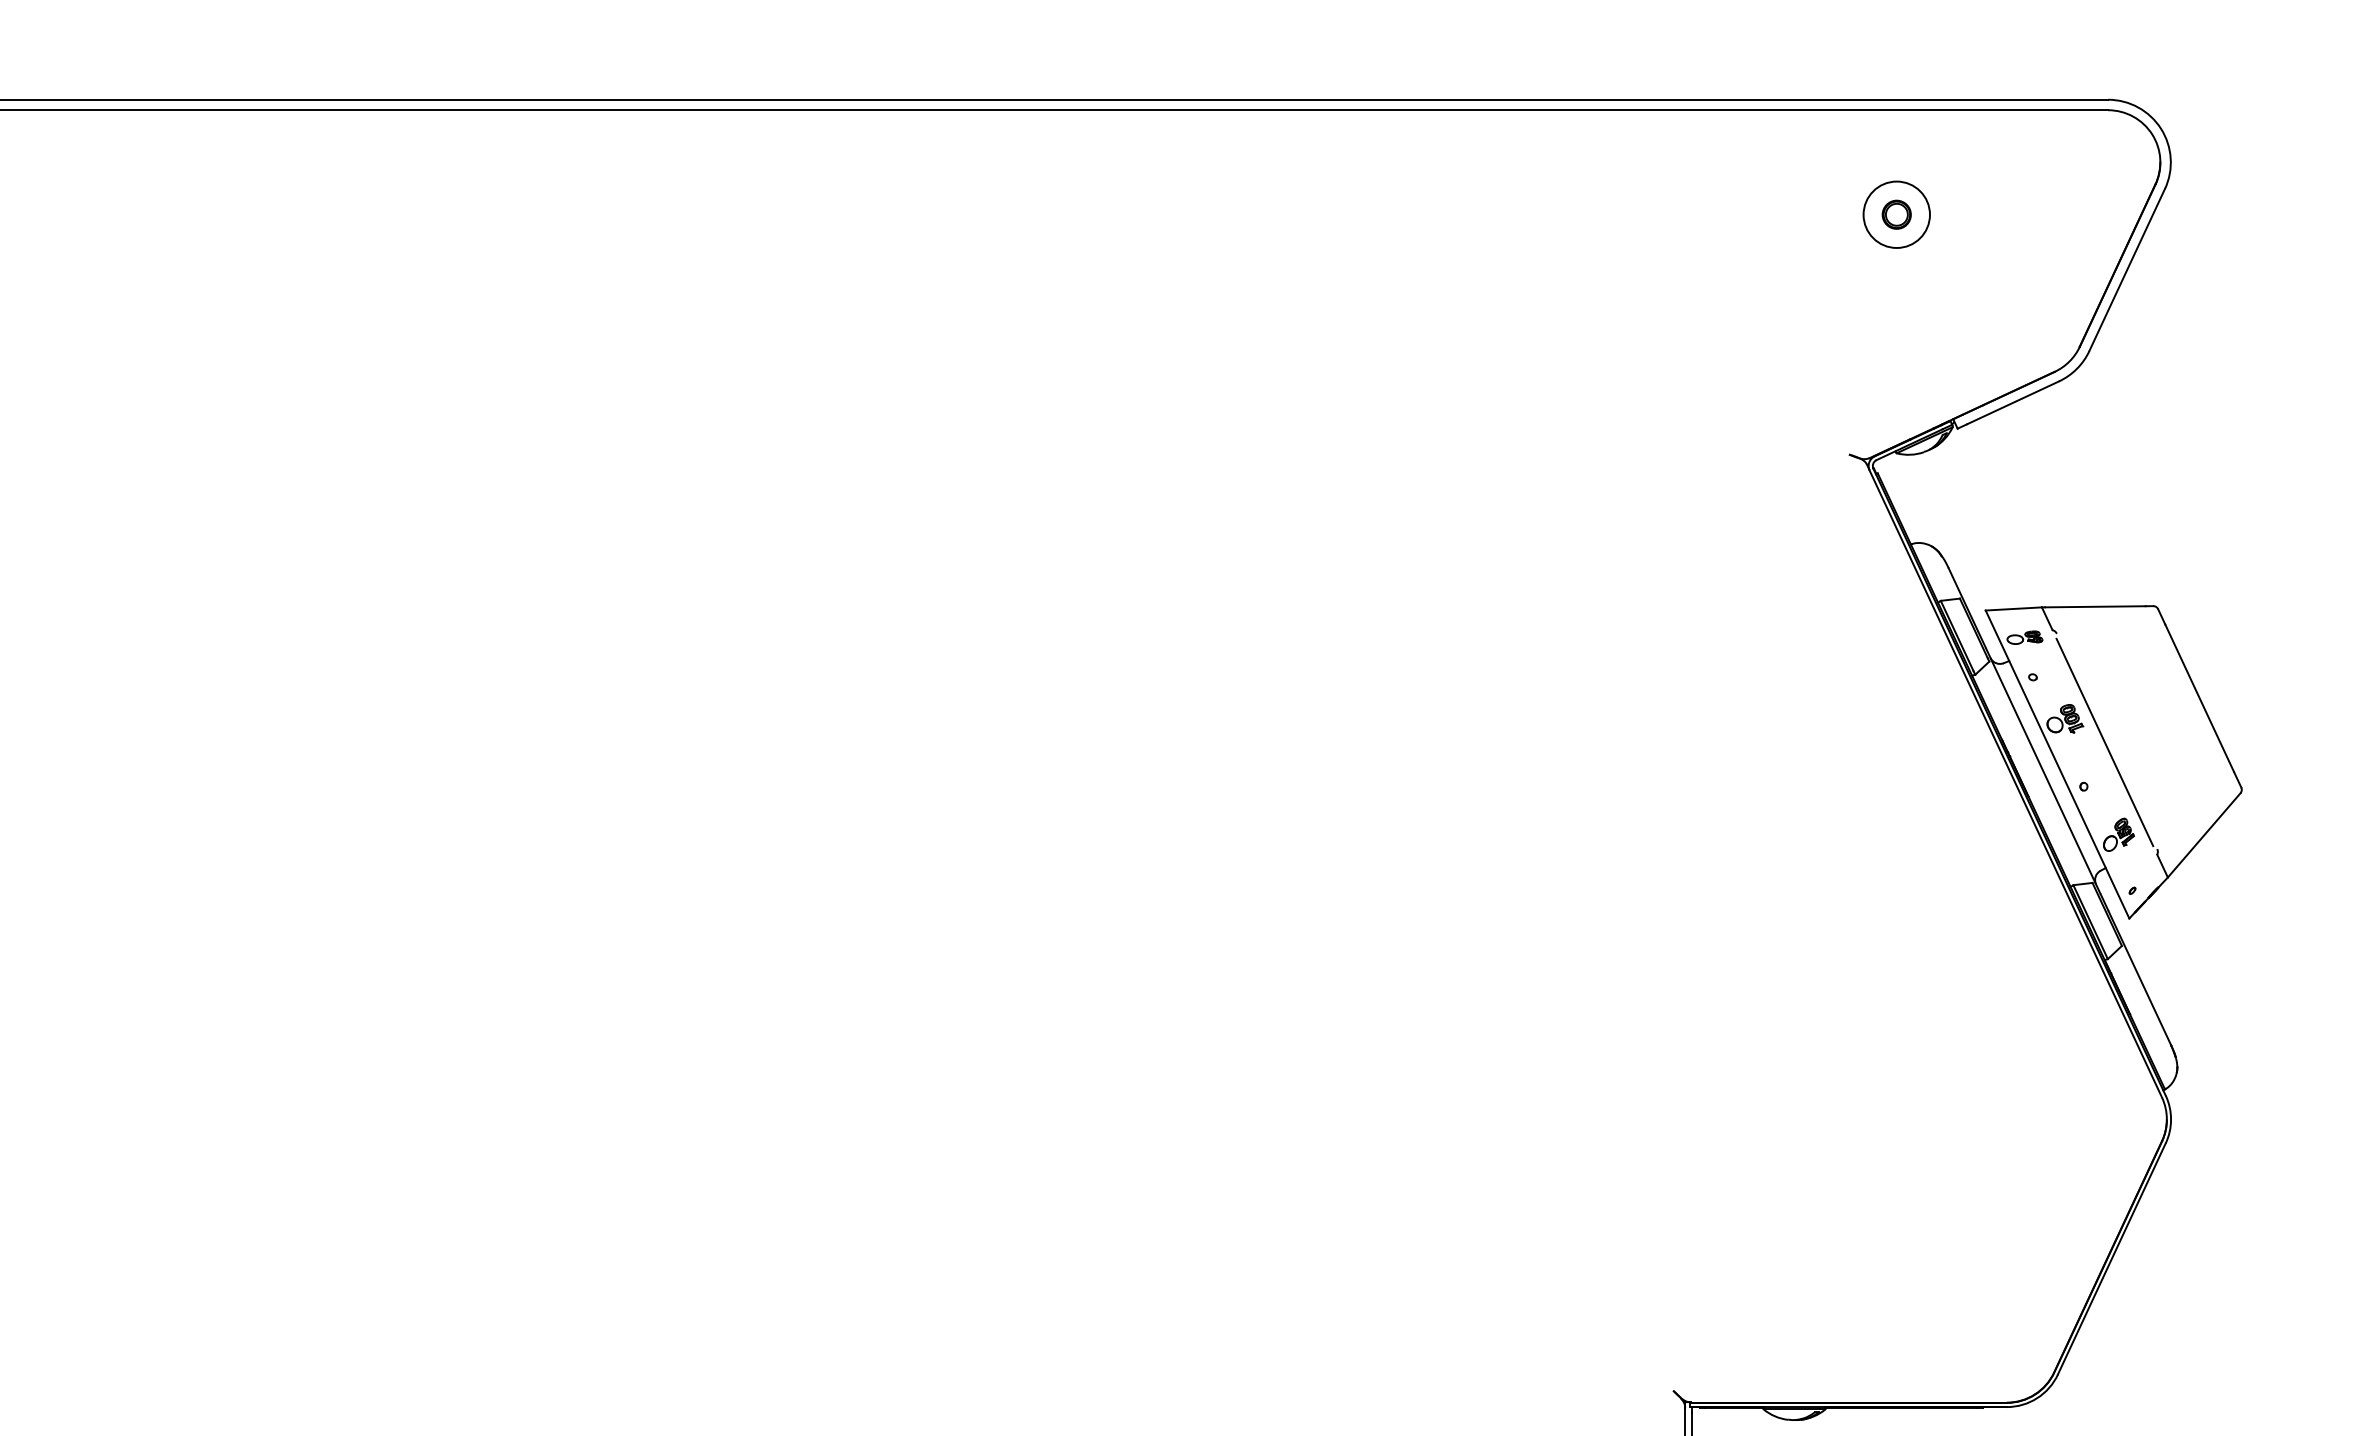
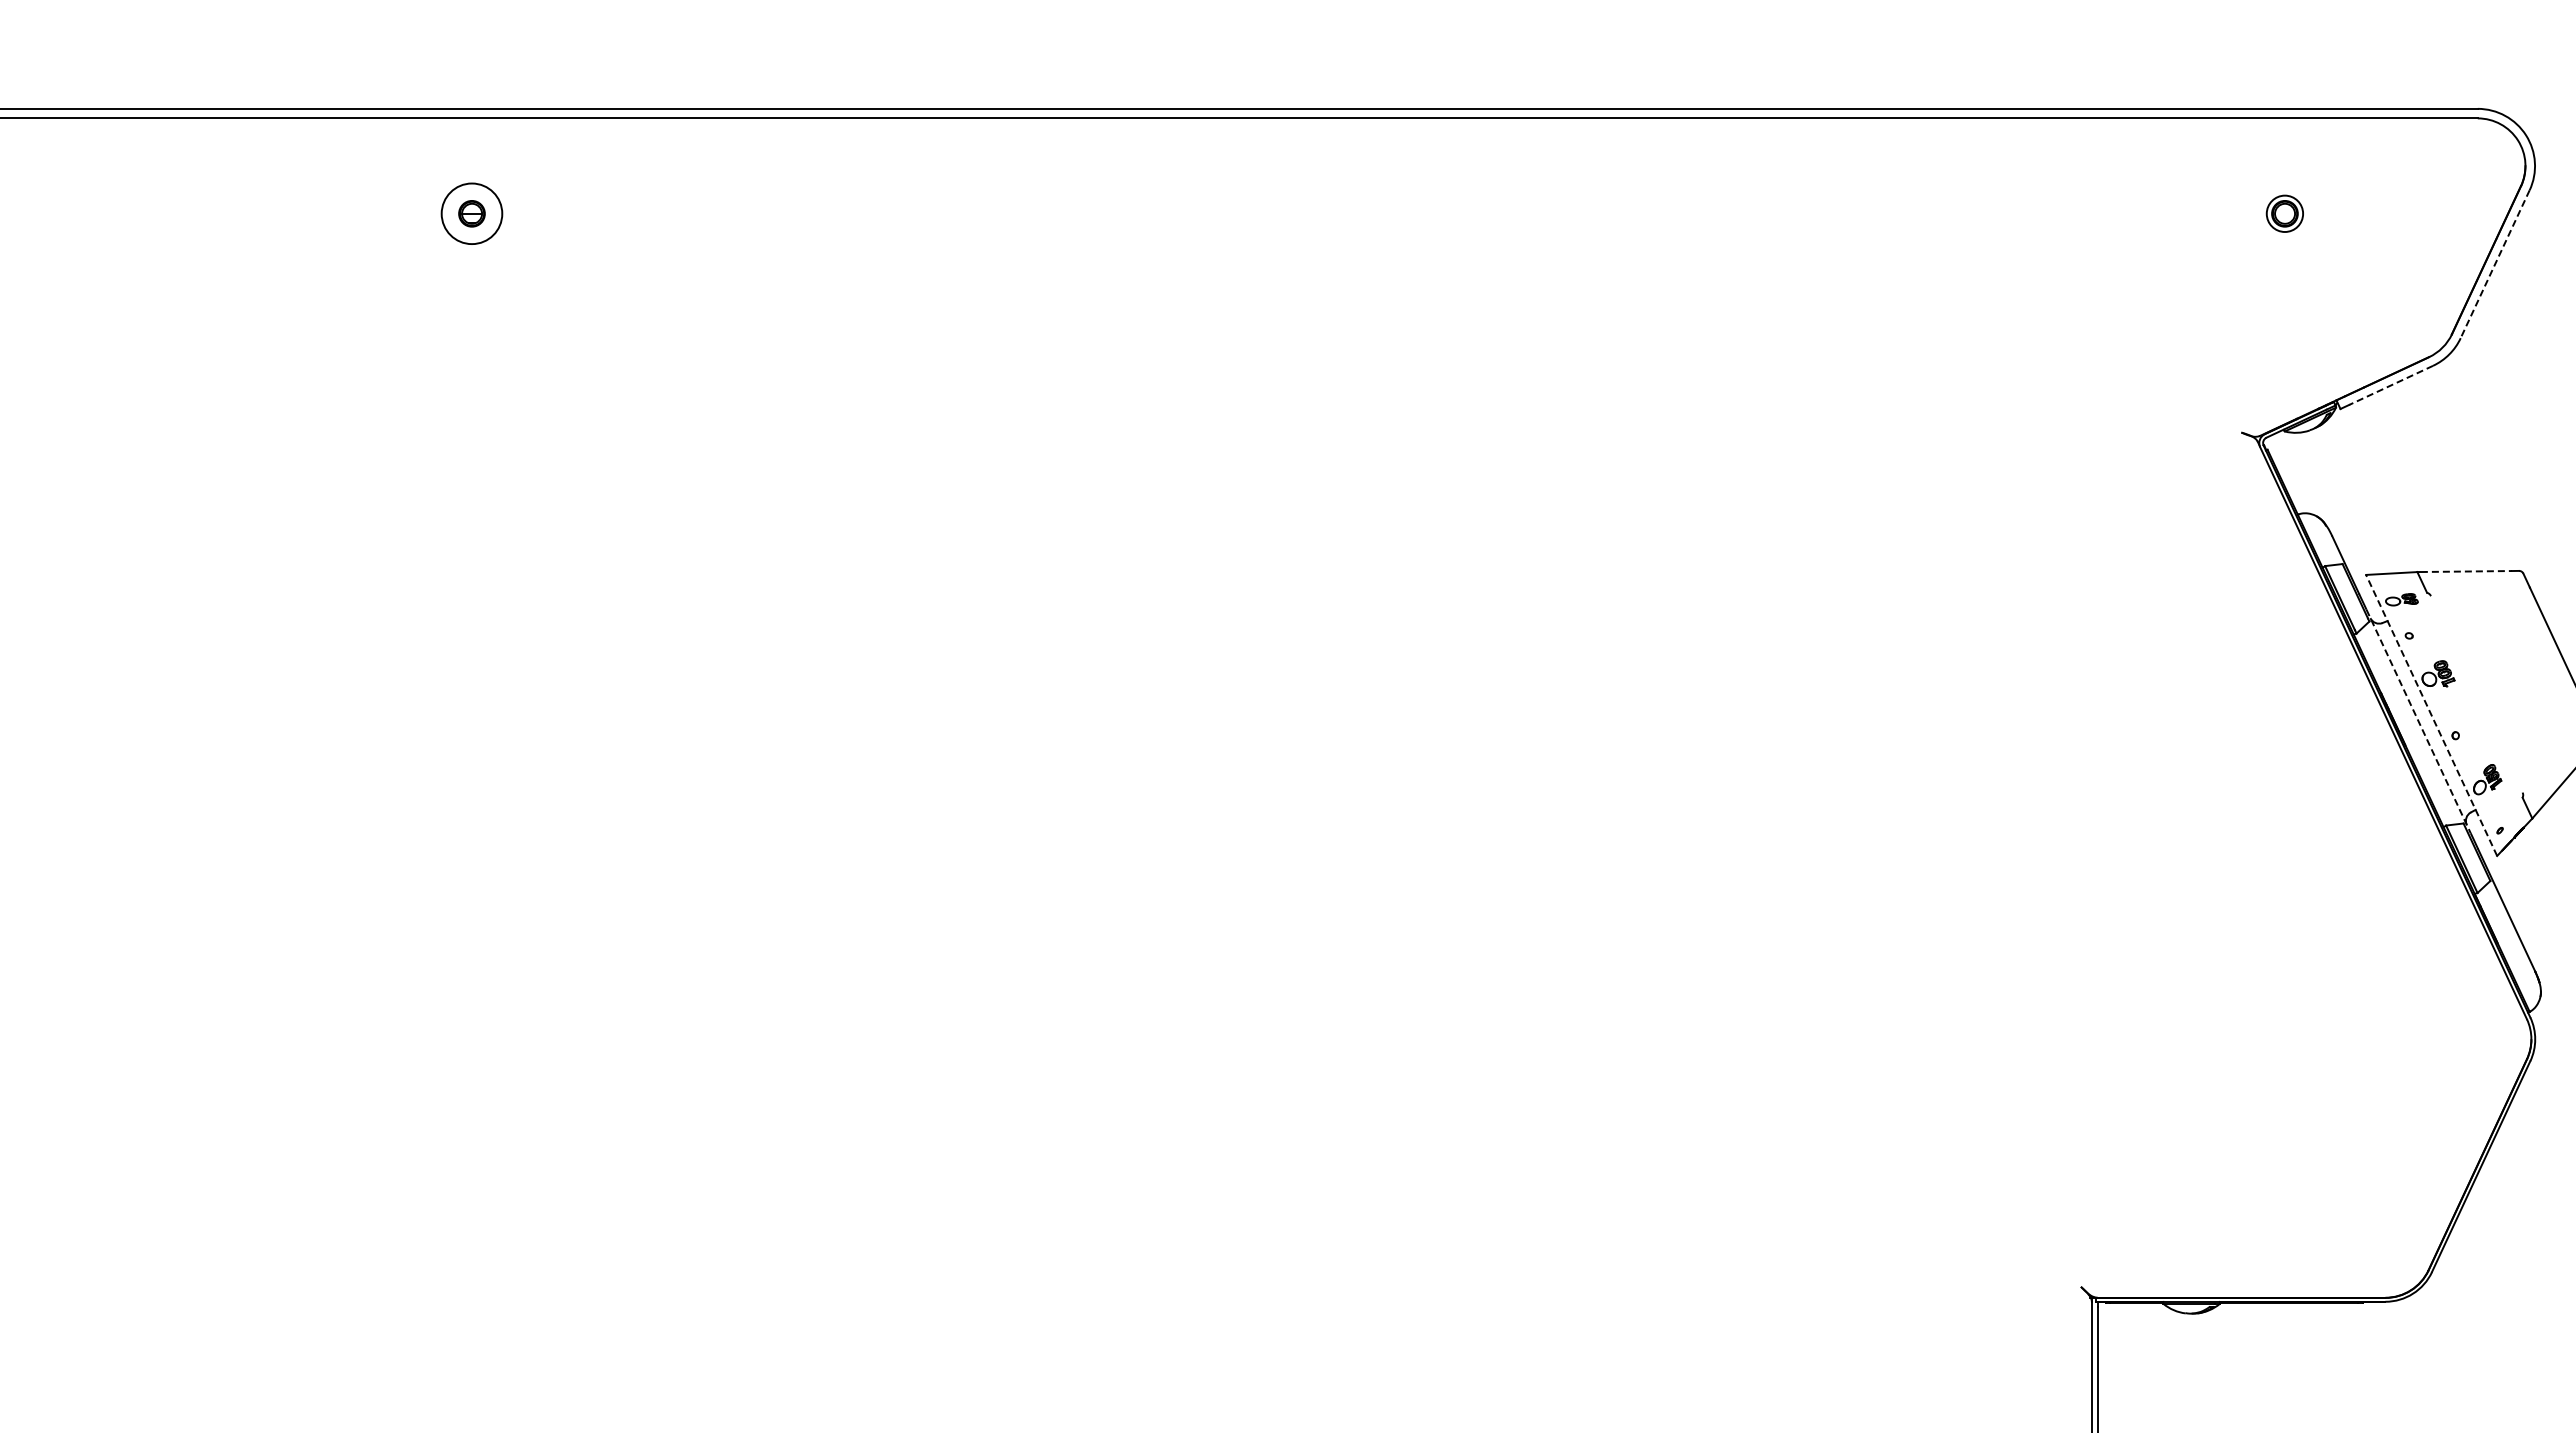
circle: (1896, 214) -> (2284, 213), size x0.6
line: (2127, 270) -> (2495, 264), solid -> dashed
line: (2012, 402) -> (2390, 385), solid -> dashed
line: (2095, 606) -> (2466, 571), solid -> dashed
line: (2104, 741) -> (2474, 694), removed
line: (2057, 764) -> (2431, 715), solid -> dashed
line: (2043, 771) -> (2418, 721), solid -> dashed

